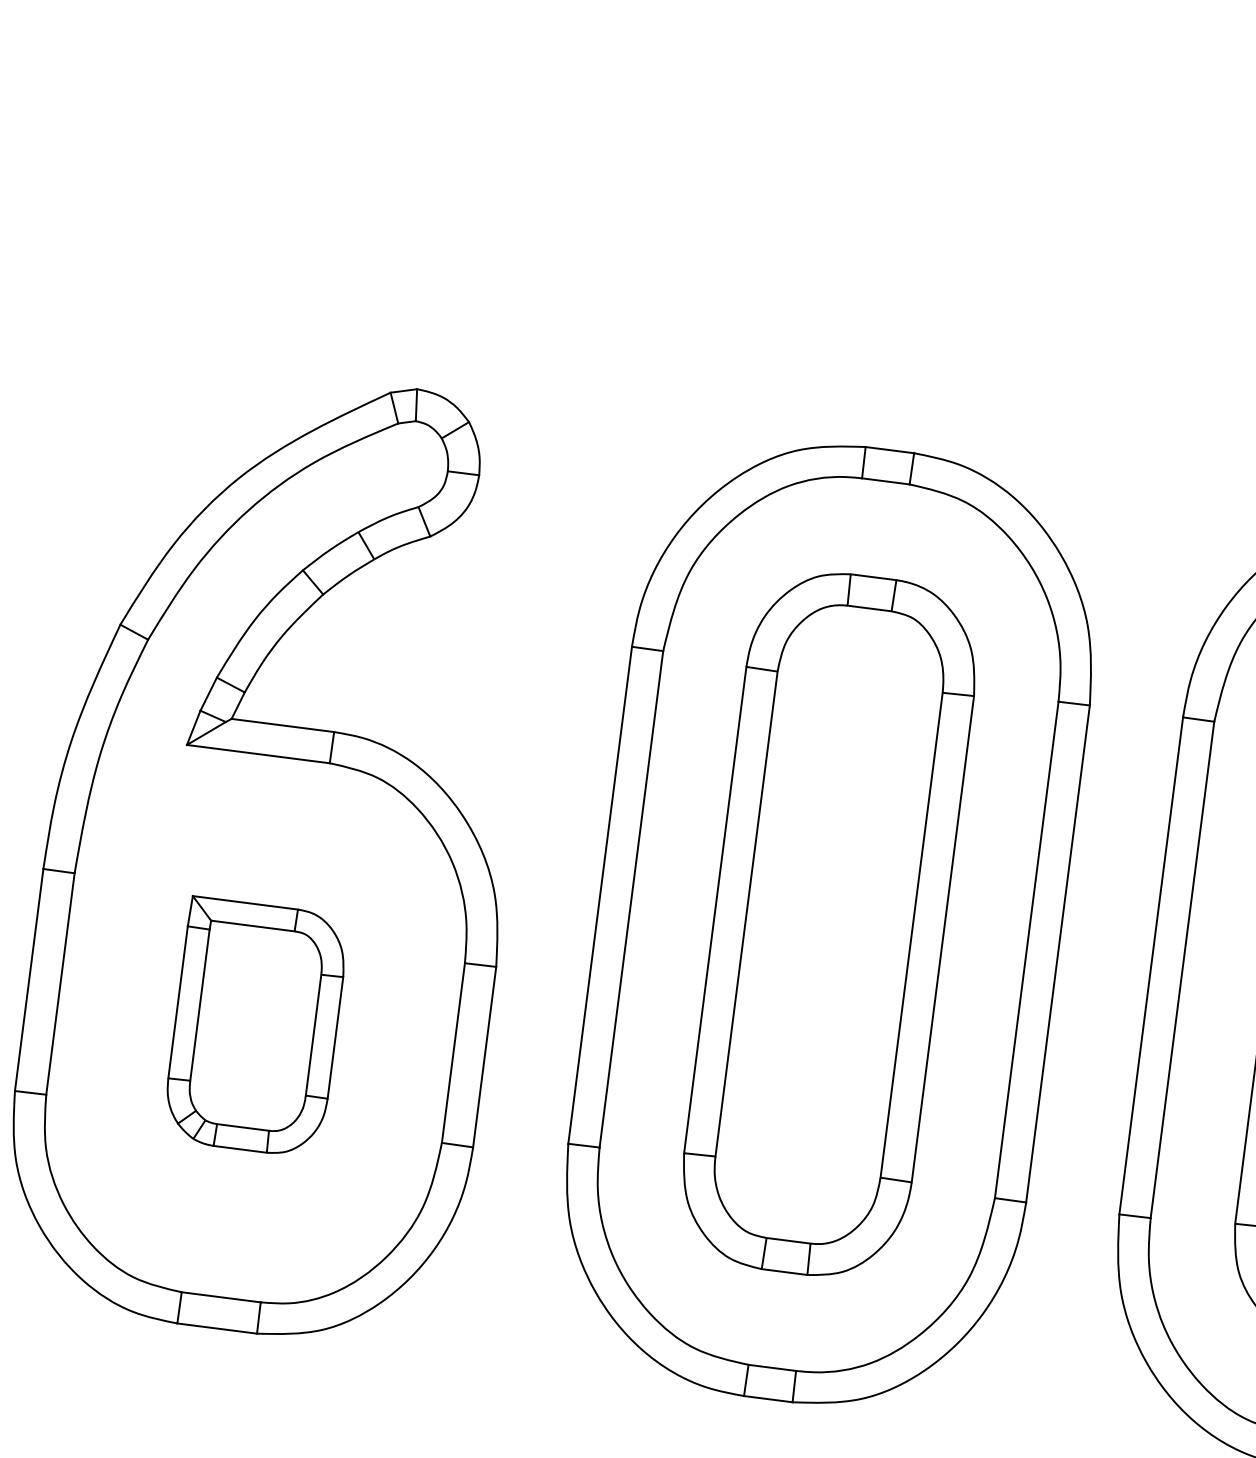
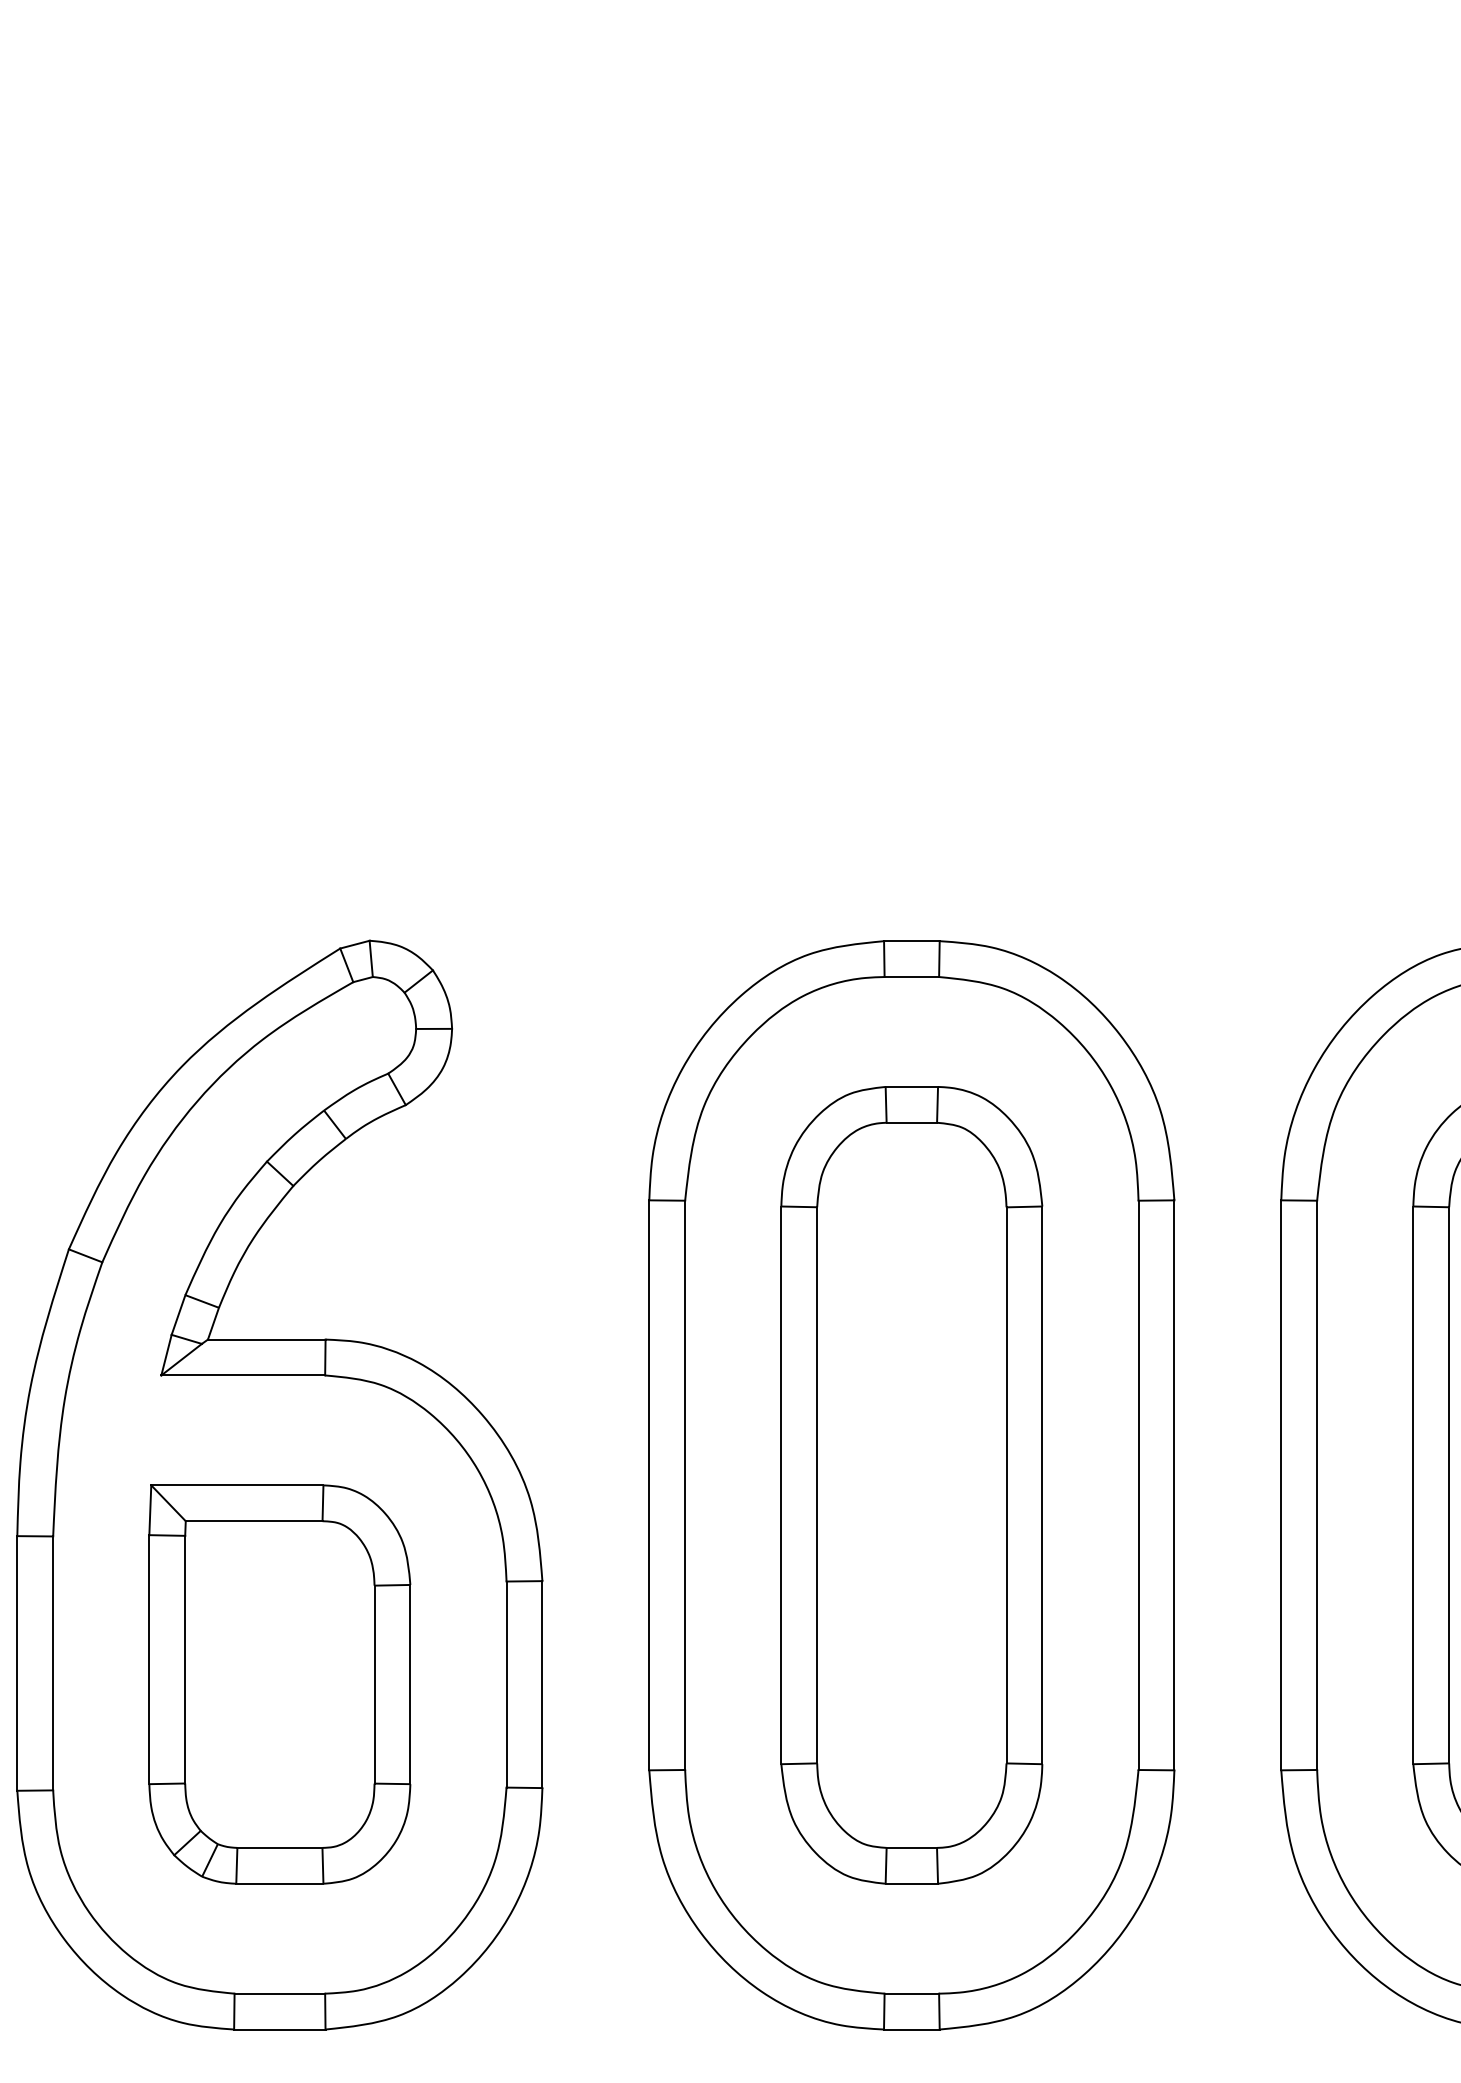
part: (255, 1027) -> (279, 1684), size x1.43

